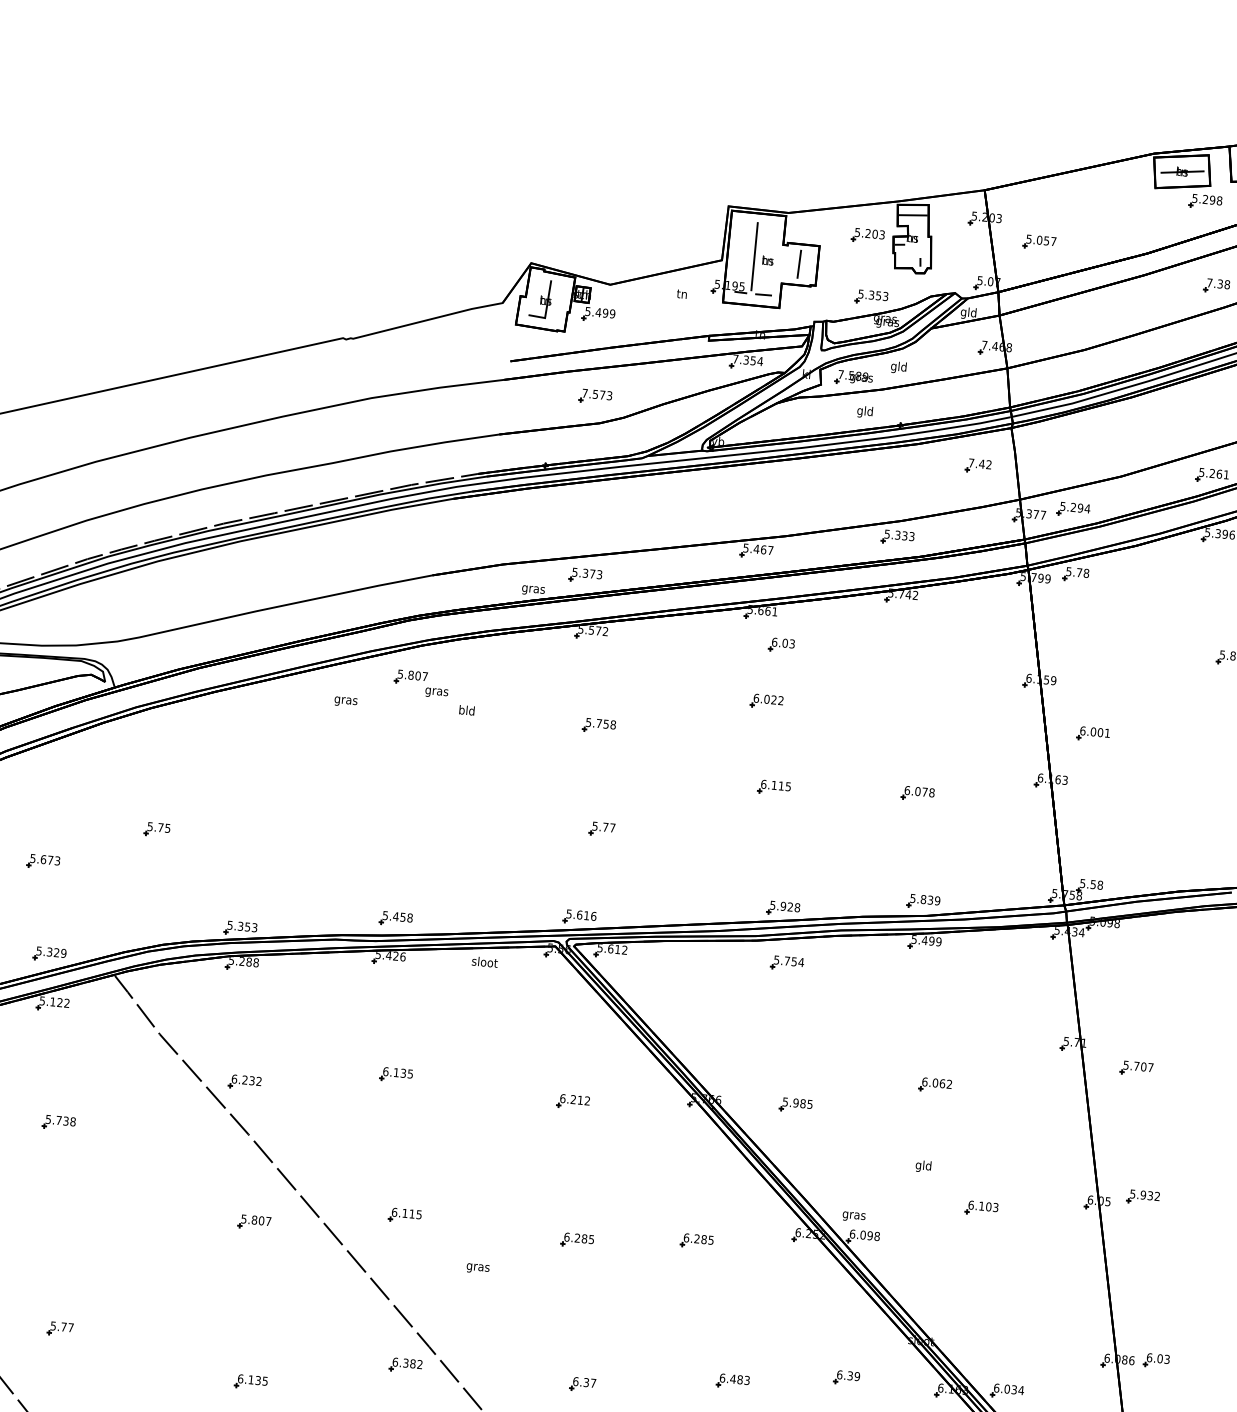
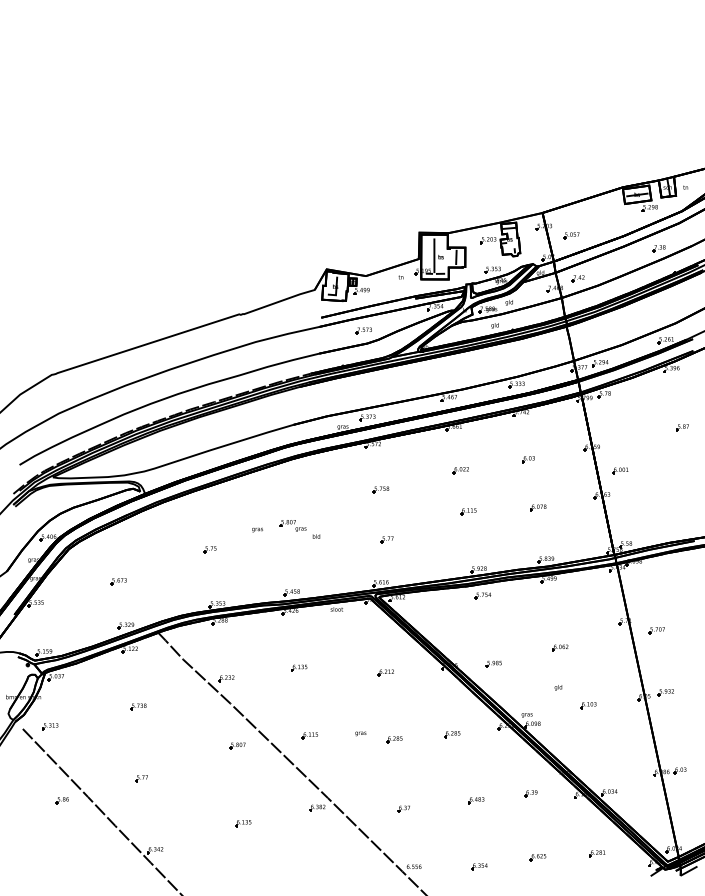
part: (976, 465) -> (577, 278), moved
part: (781, 645) -> (528, 459), moved
part: (433, 692) -> (299, 529), moved
text: (345, 700) -> (257, 529), moved
part: (155, 829) -> (209, 549), moved
text: (477, 1267) -> (360, 733), moved
part: (59, 1328) -> (141, 778), moved

